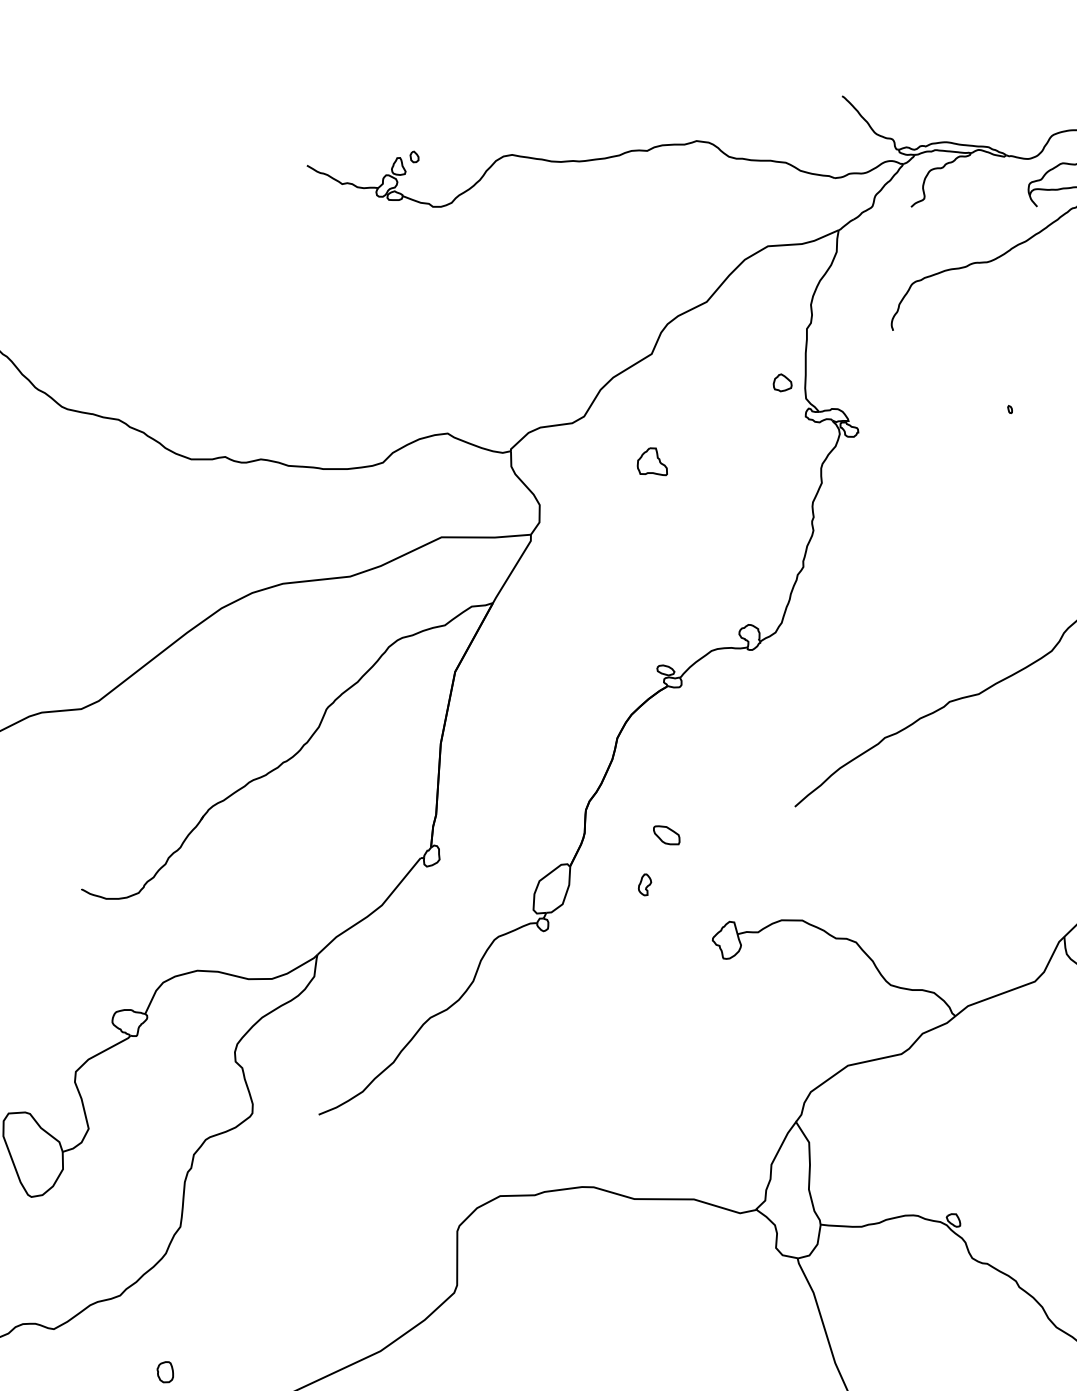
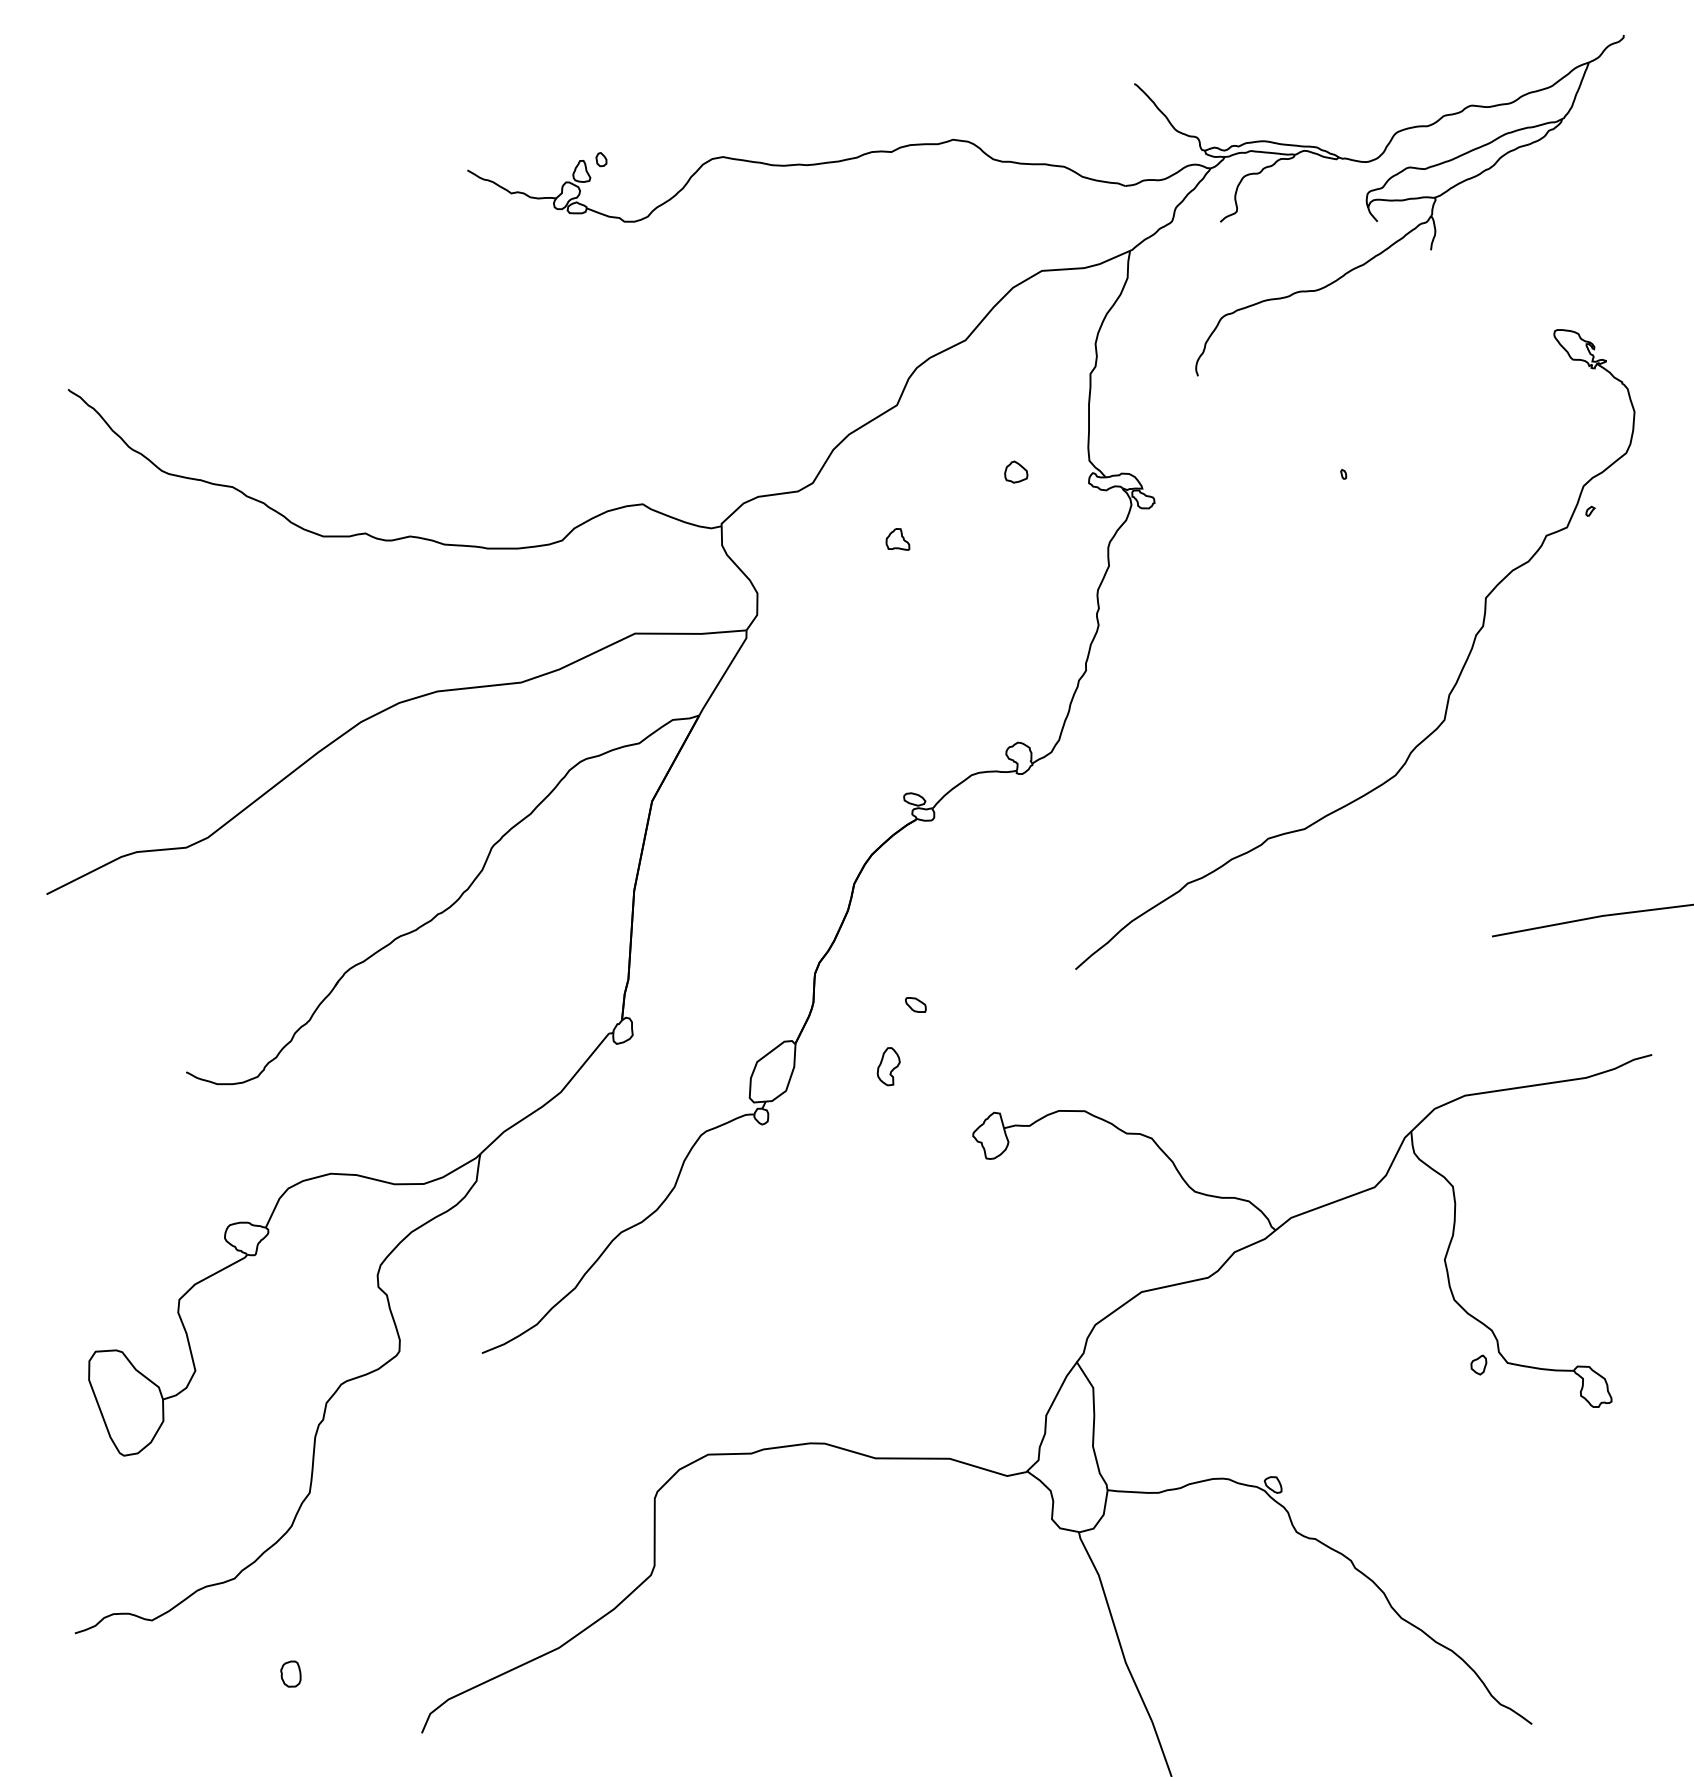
part: (782, 382) -> (1016, 471), moved
part: (652, 461) -> (897, 539), size x0.62
part: (666, 834) -> (915, 1004), size x0.62
part: (644, 884) -> (888, 1066), size x1.43

